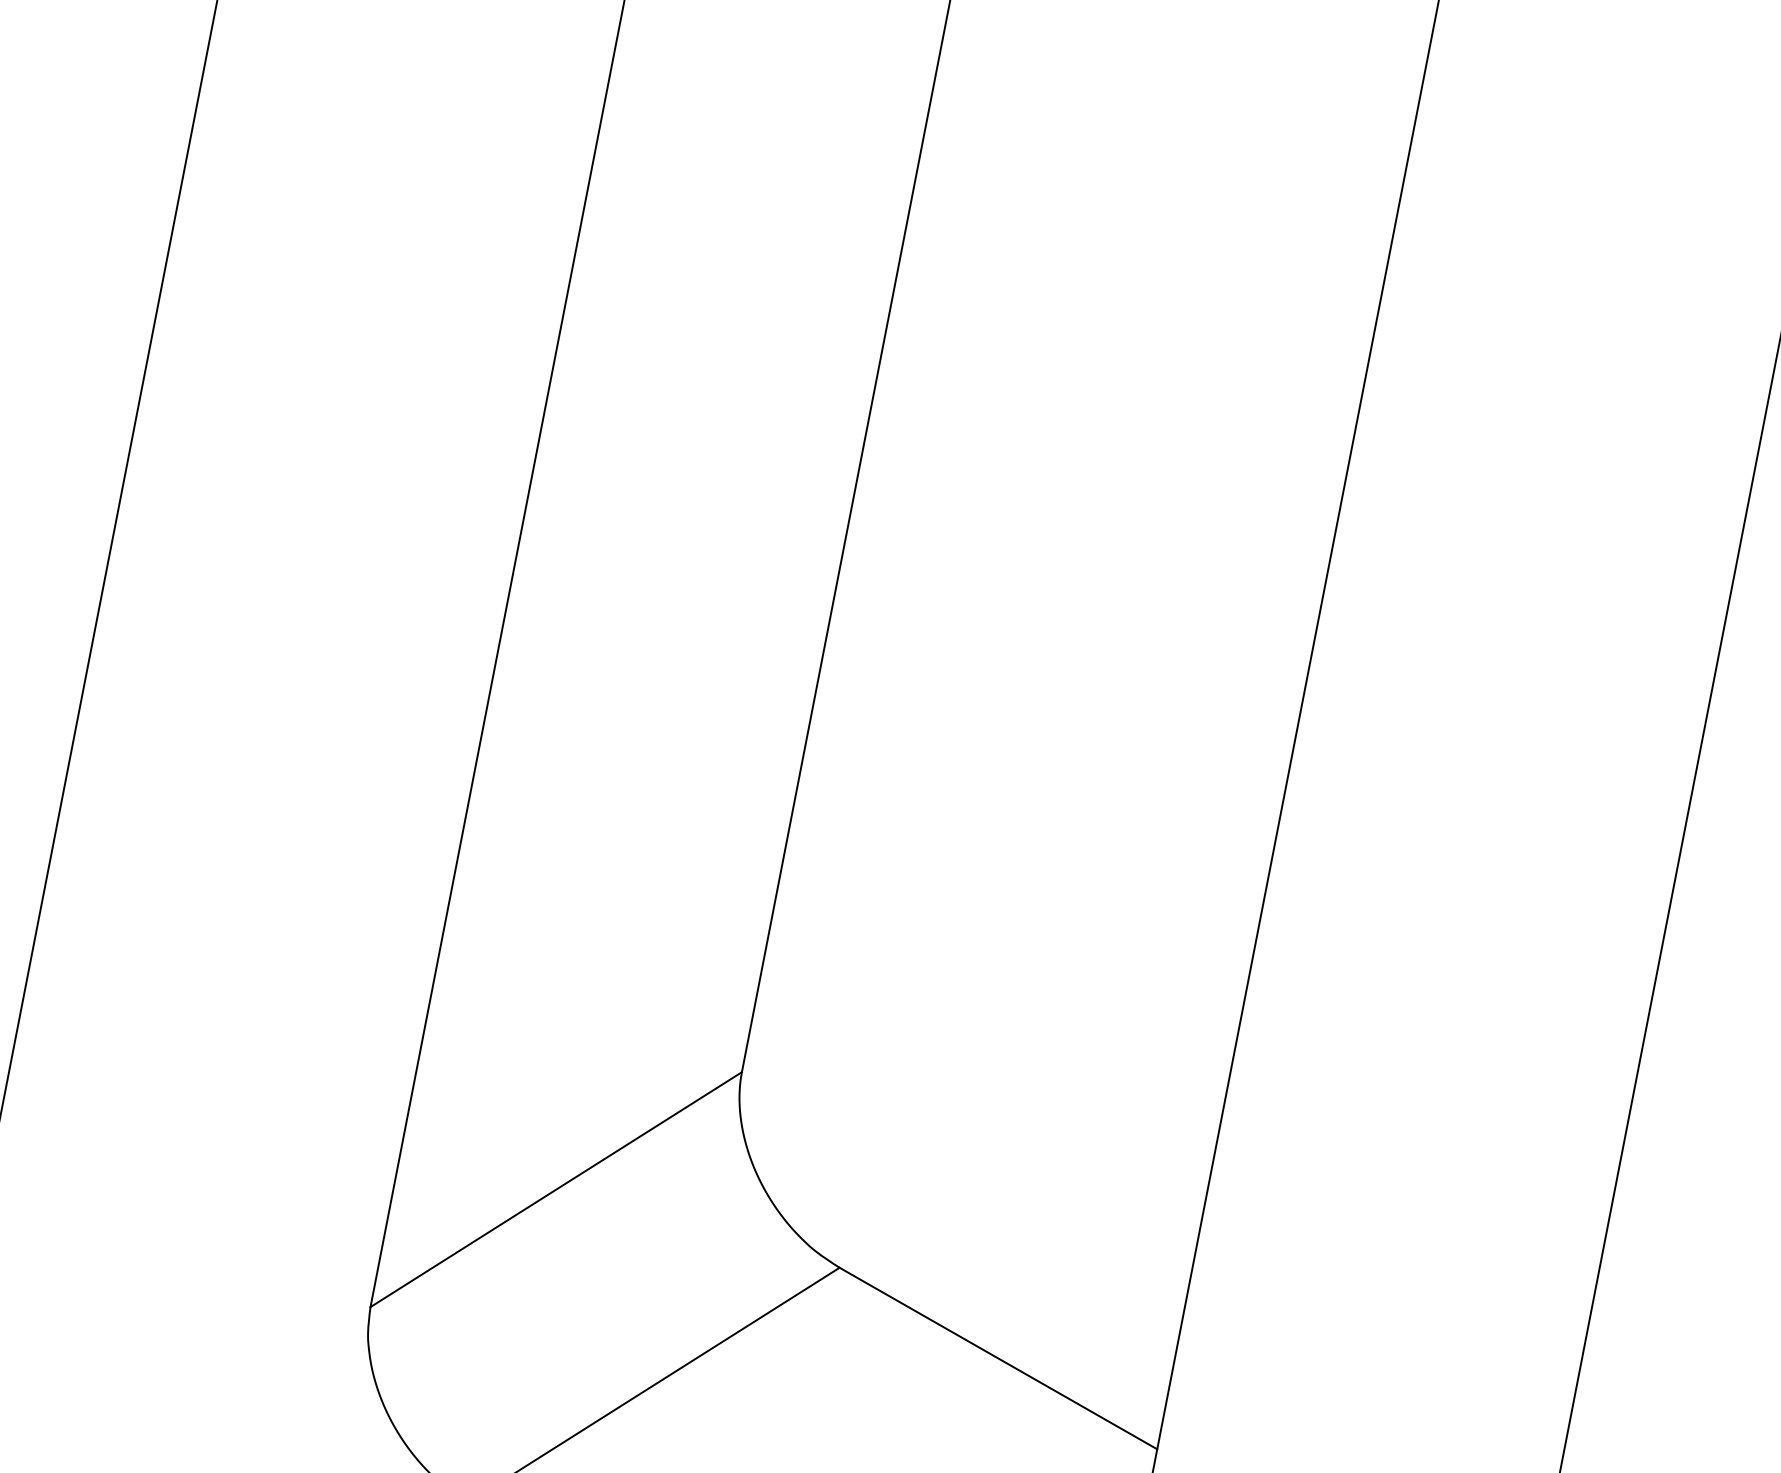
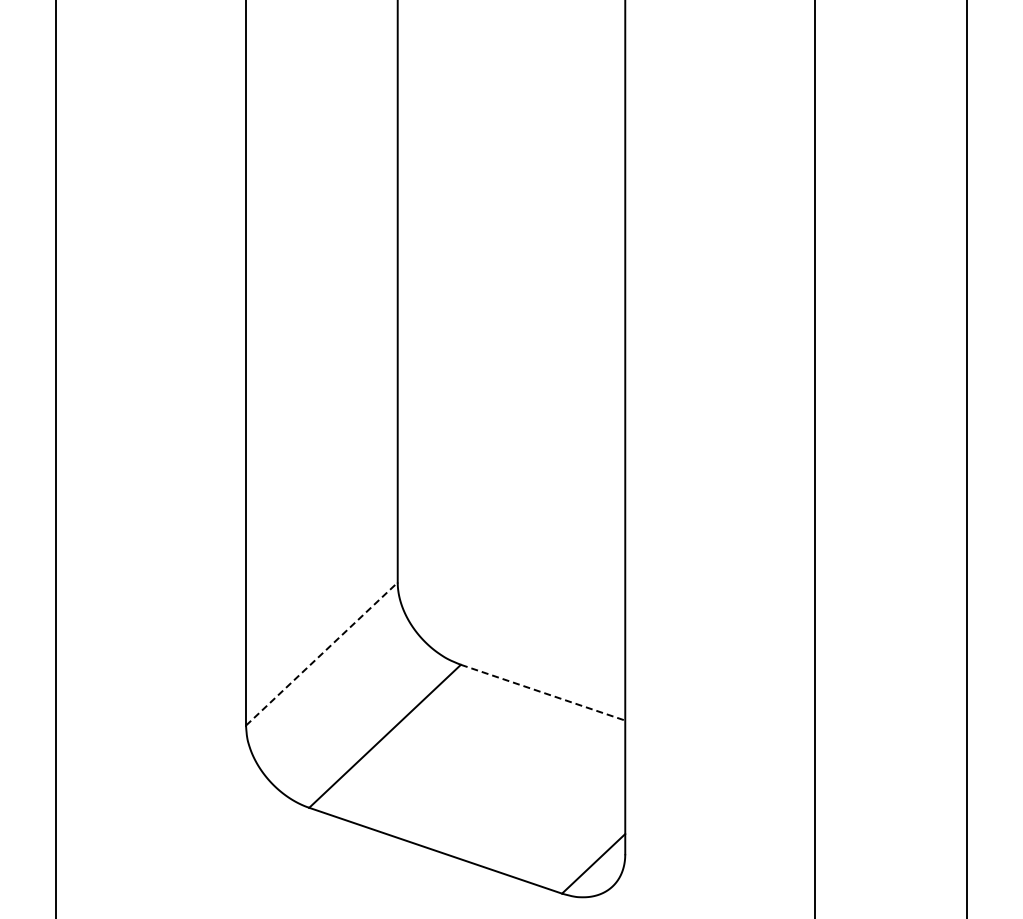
line: (557, 1188) -> (322, 653), solid -> dashed
line: (999, 1358) -> (543, 692), solid -> dashed

